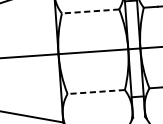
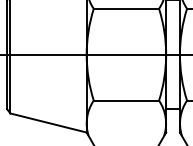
line: (90, 11) -> (126, 8), dashed -> solid
line: (96, 91) -> (126, 100), dashed -> solid

